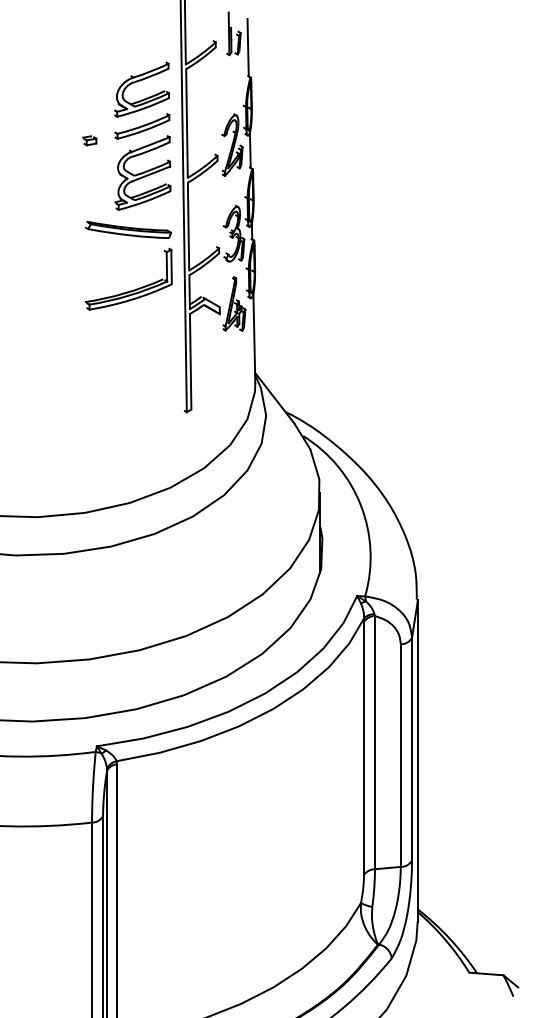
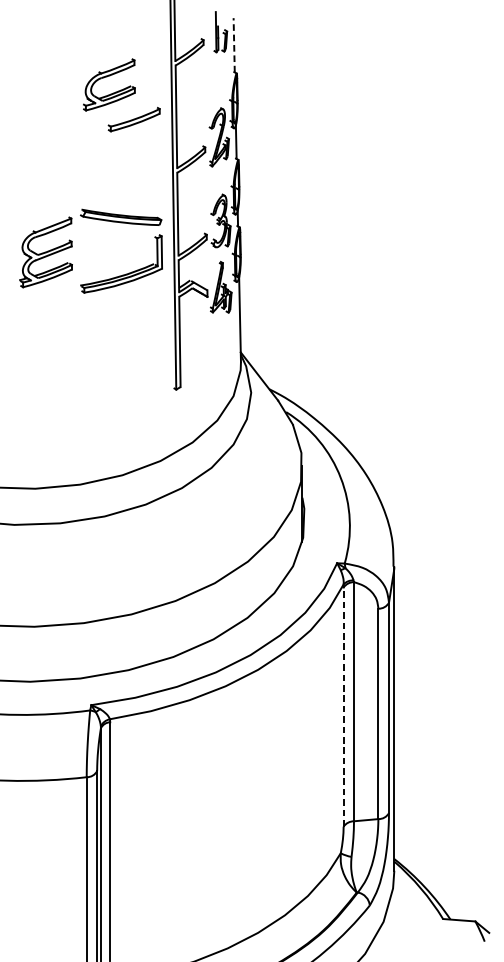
line: (248, 47) -> (234, 45), solid -> dashed
part: (140, 81) -> (107, 77), moved
part: (89, 140) -> (84, 132), removed
part: (142, 172) -> (45, 251), moved
line: (364, 748) -> (344, 707), solid -> dashed

